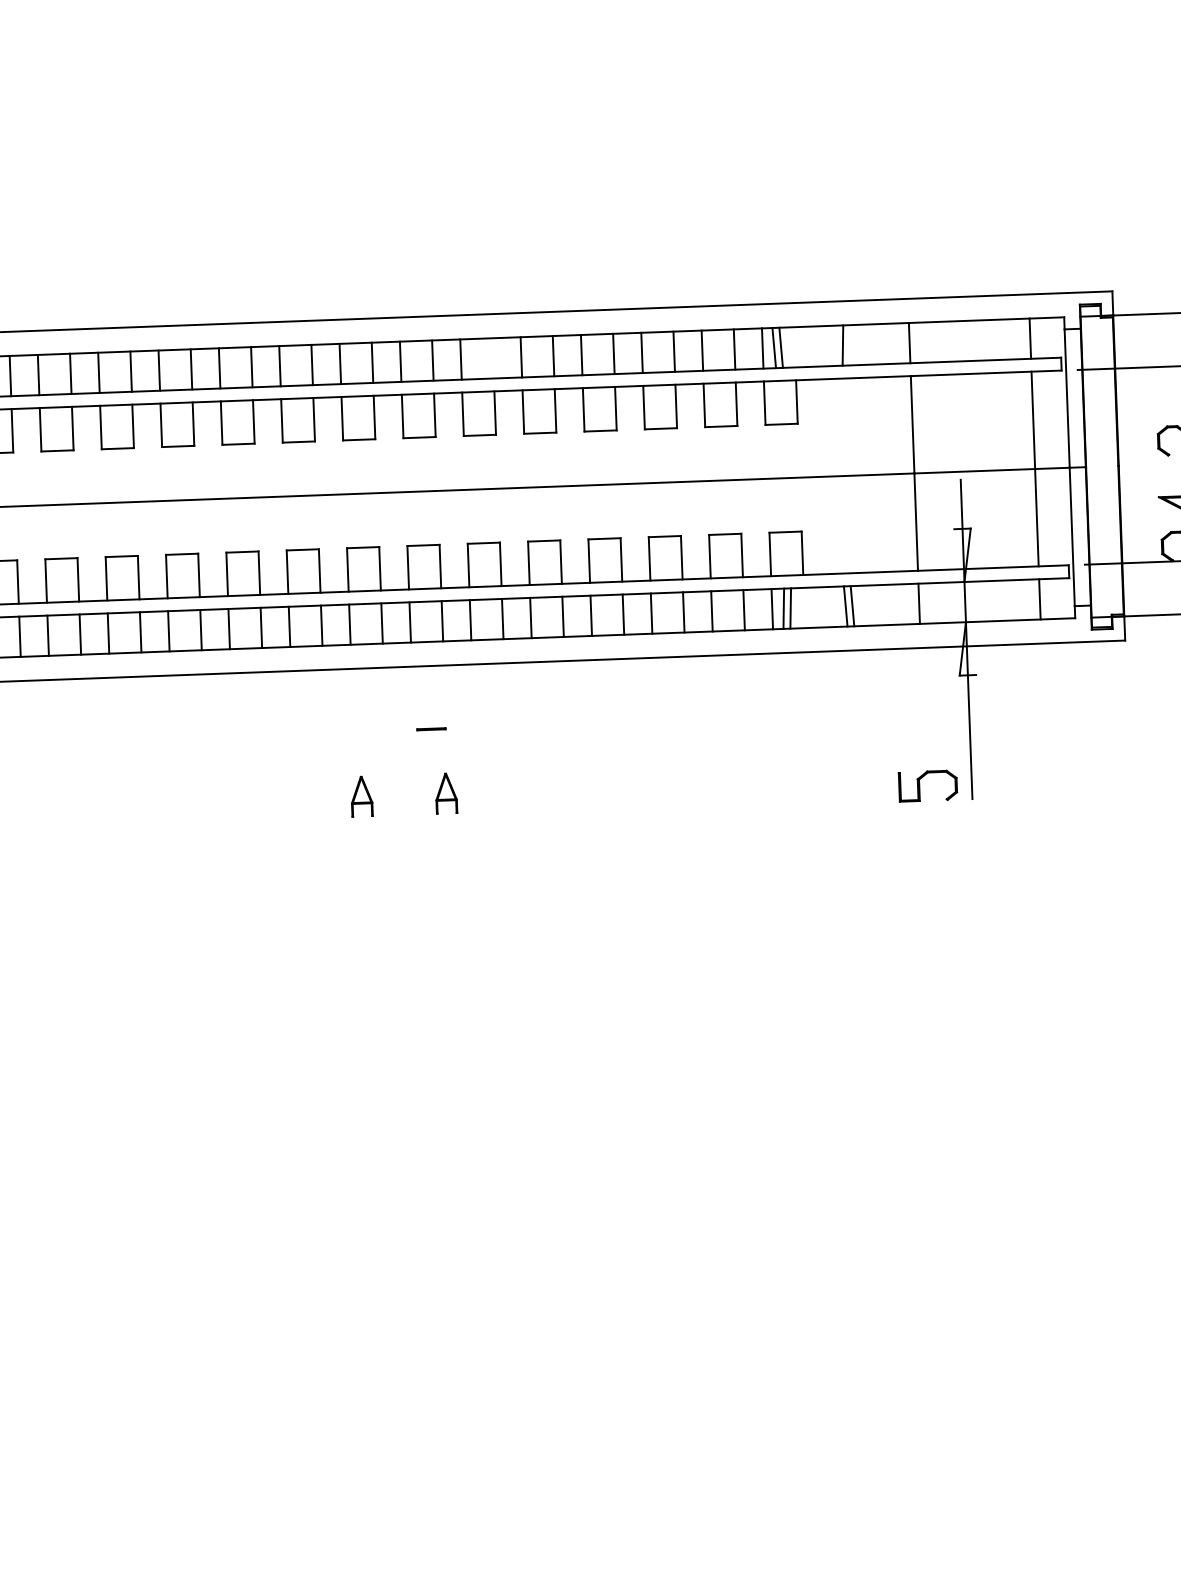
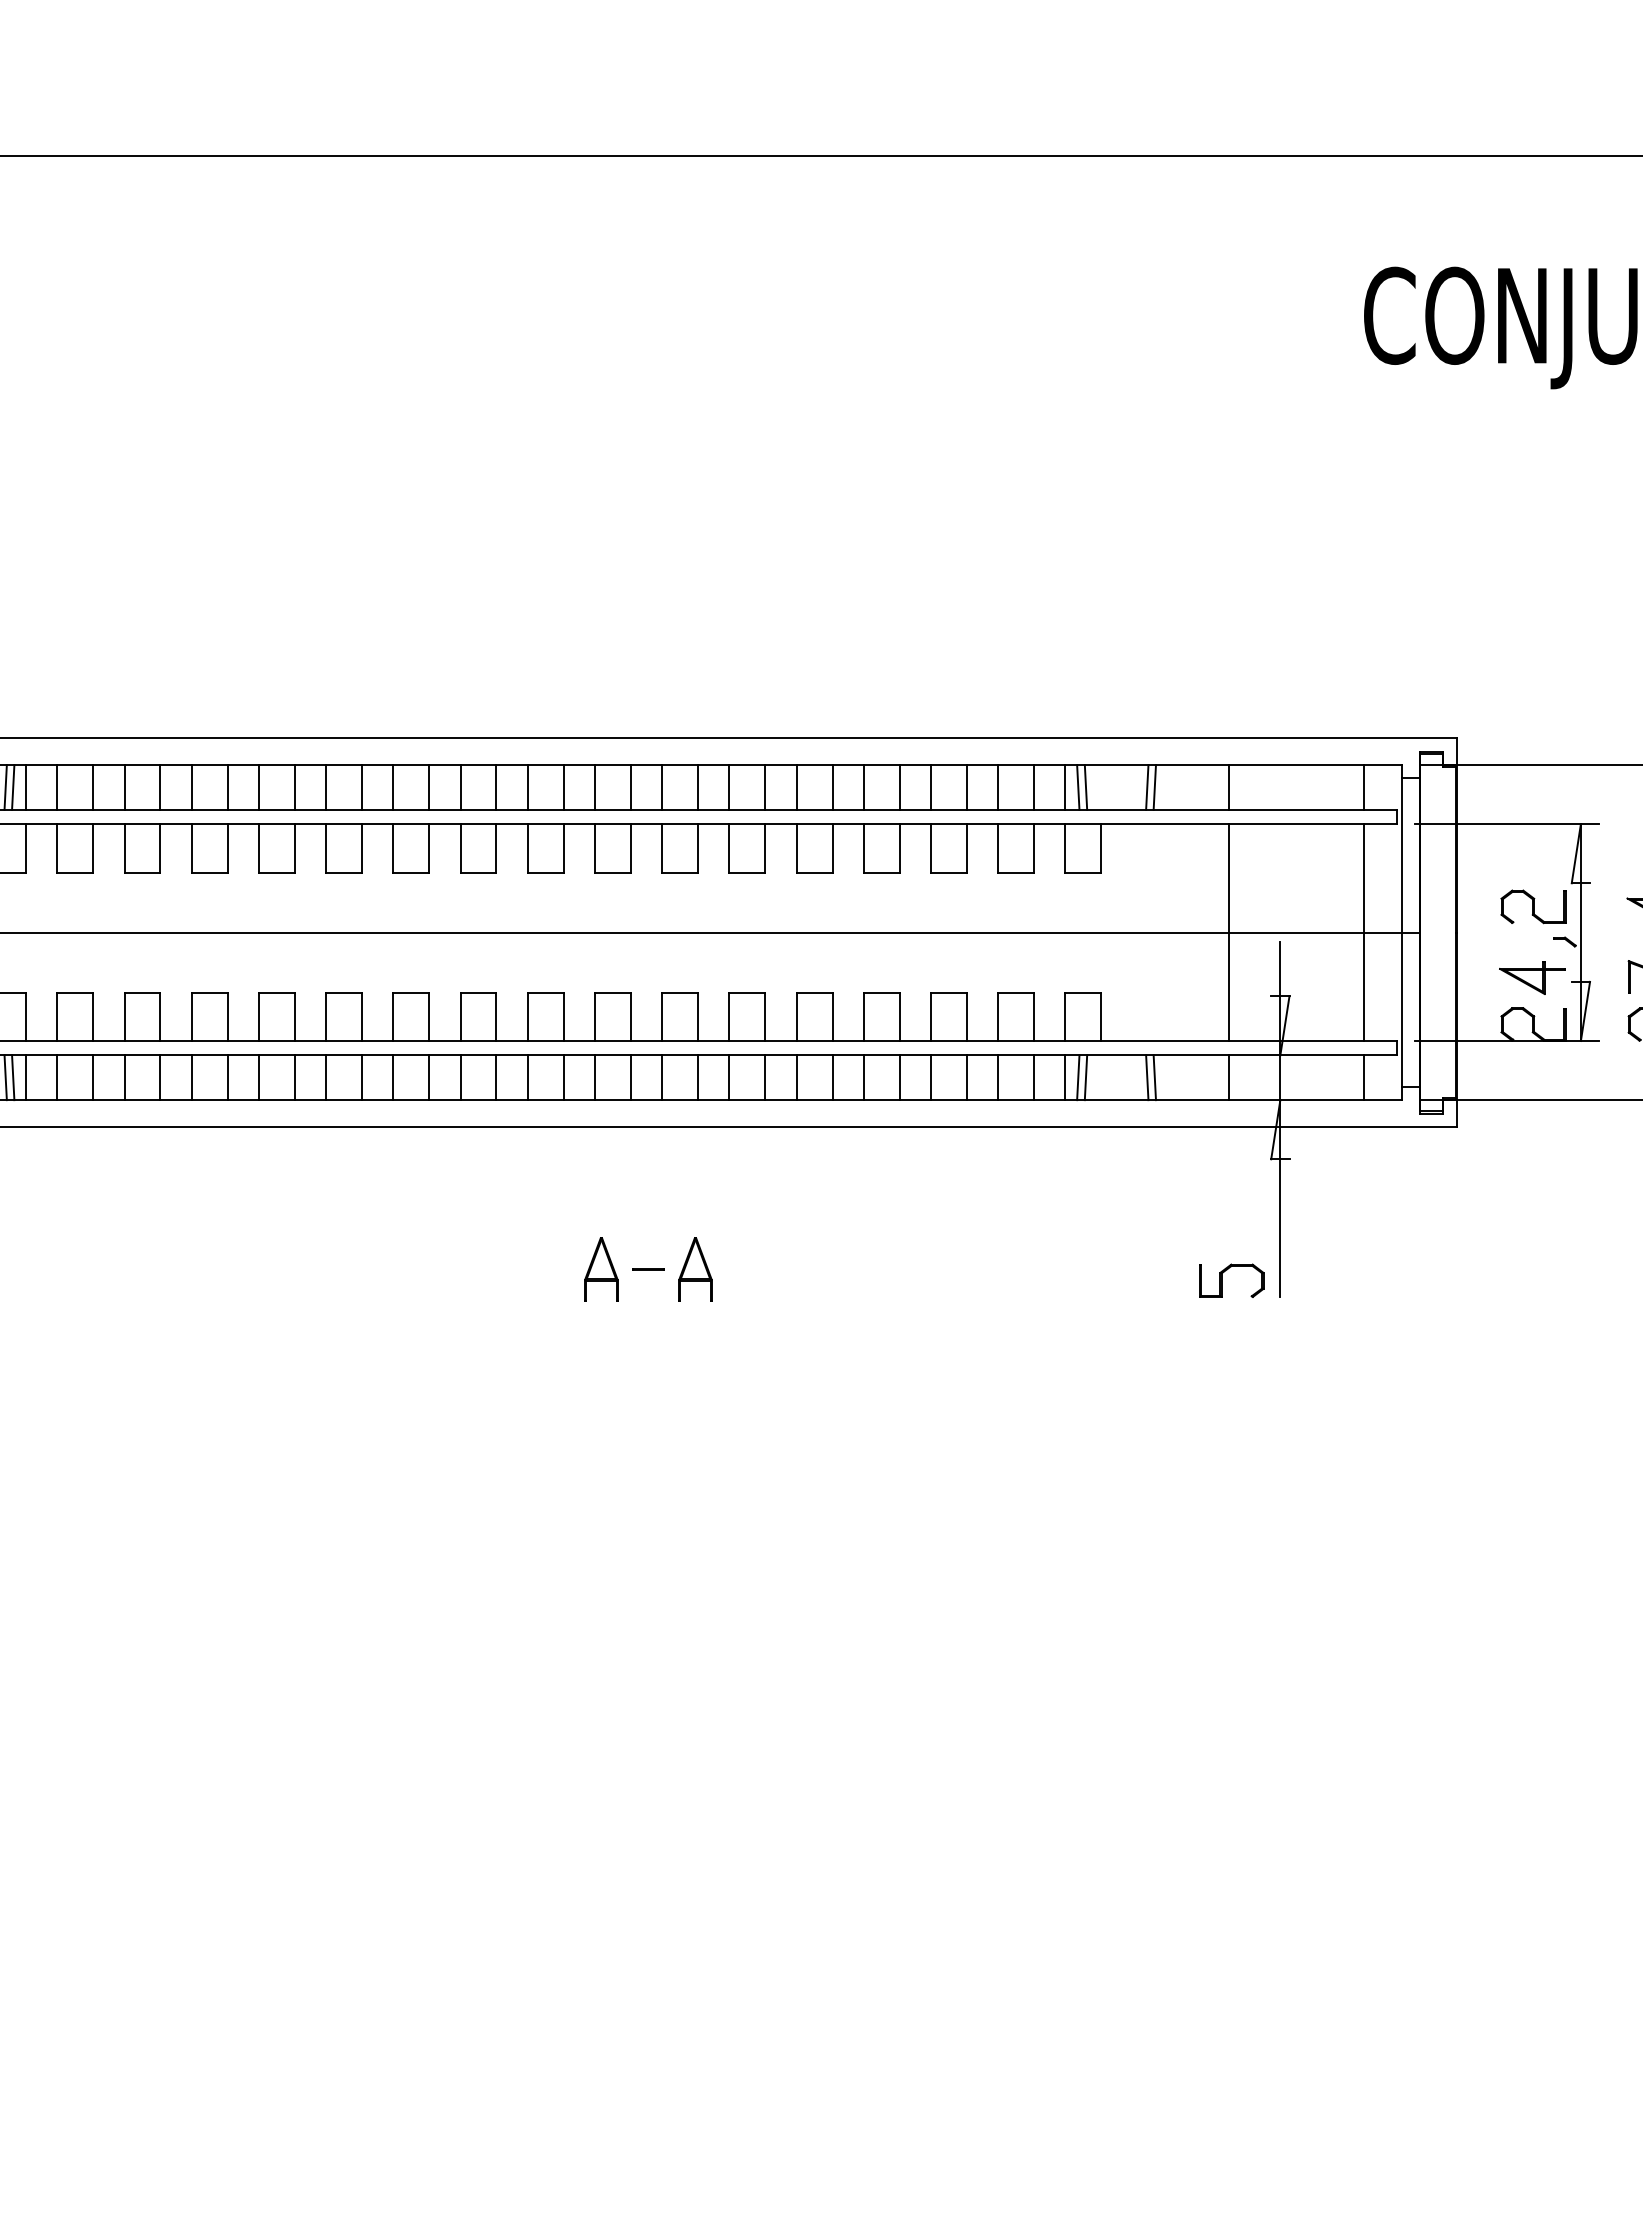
line: (836, 345) -> (1147, 787), added
line: (493, 358) -> (765, 787), added
line: (431, 729) -> (648, 1269), moved
part: (446, 793) -> (695, 1269), size x1.43
part: (361, 796) -> (601, 1269), size x1.43

